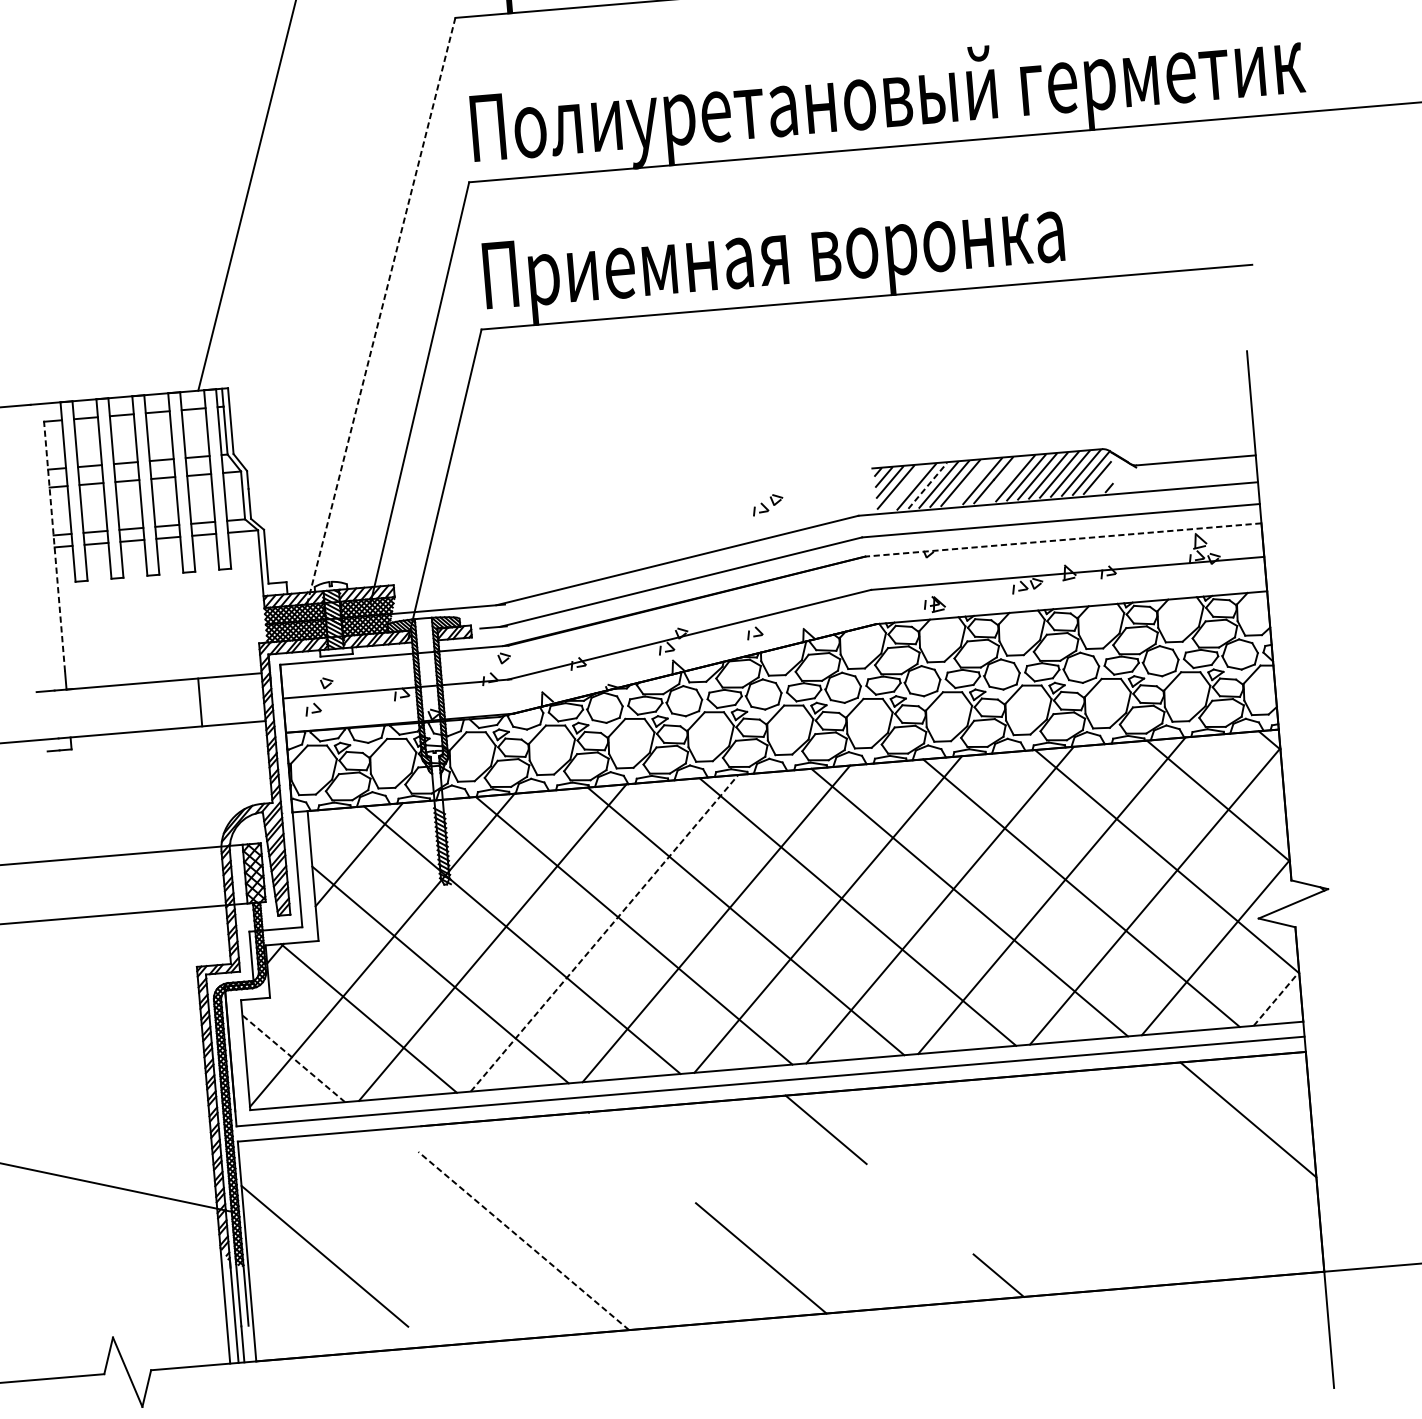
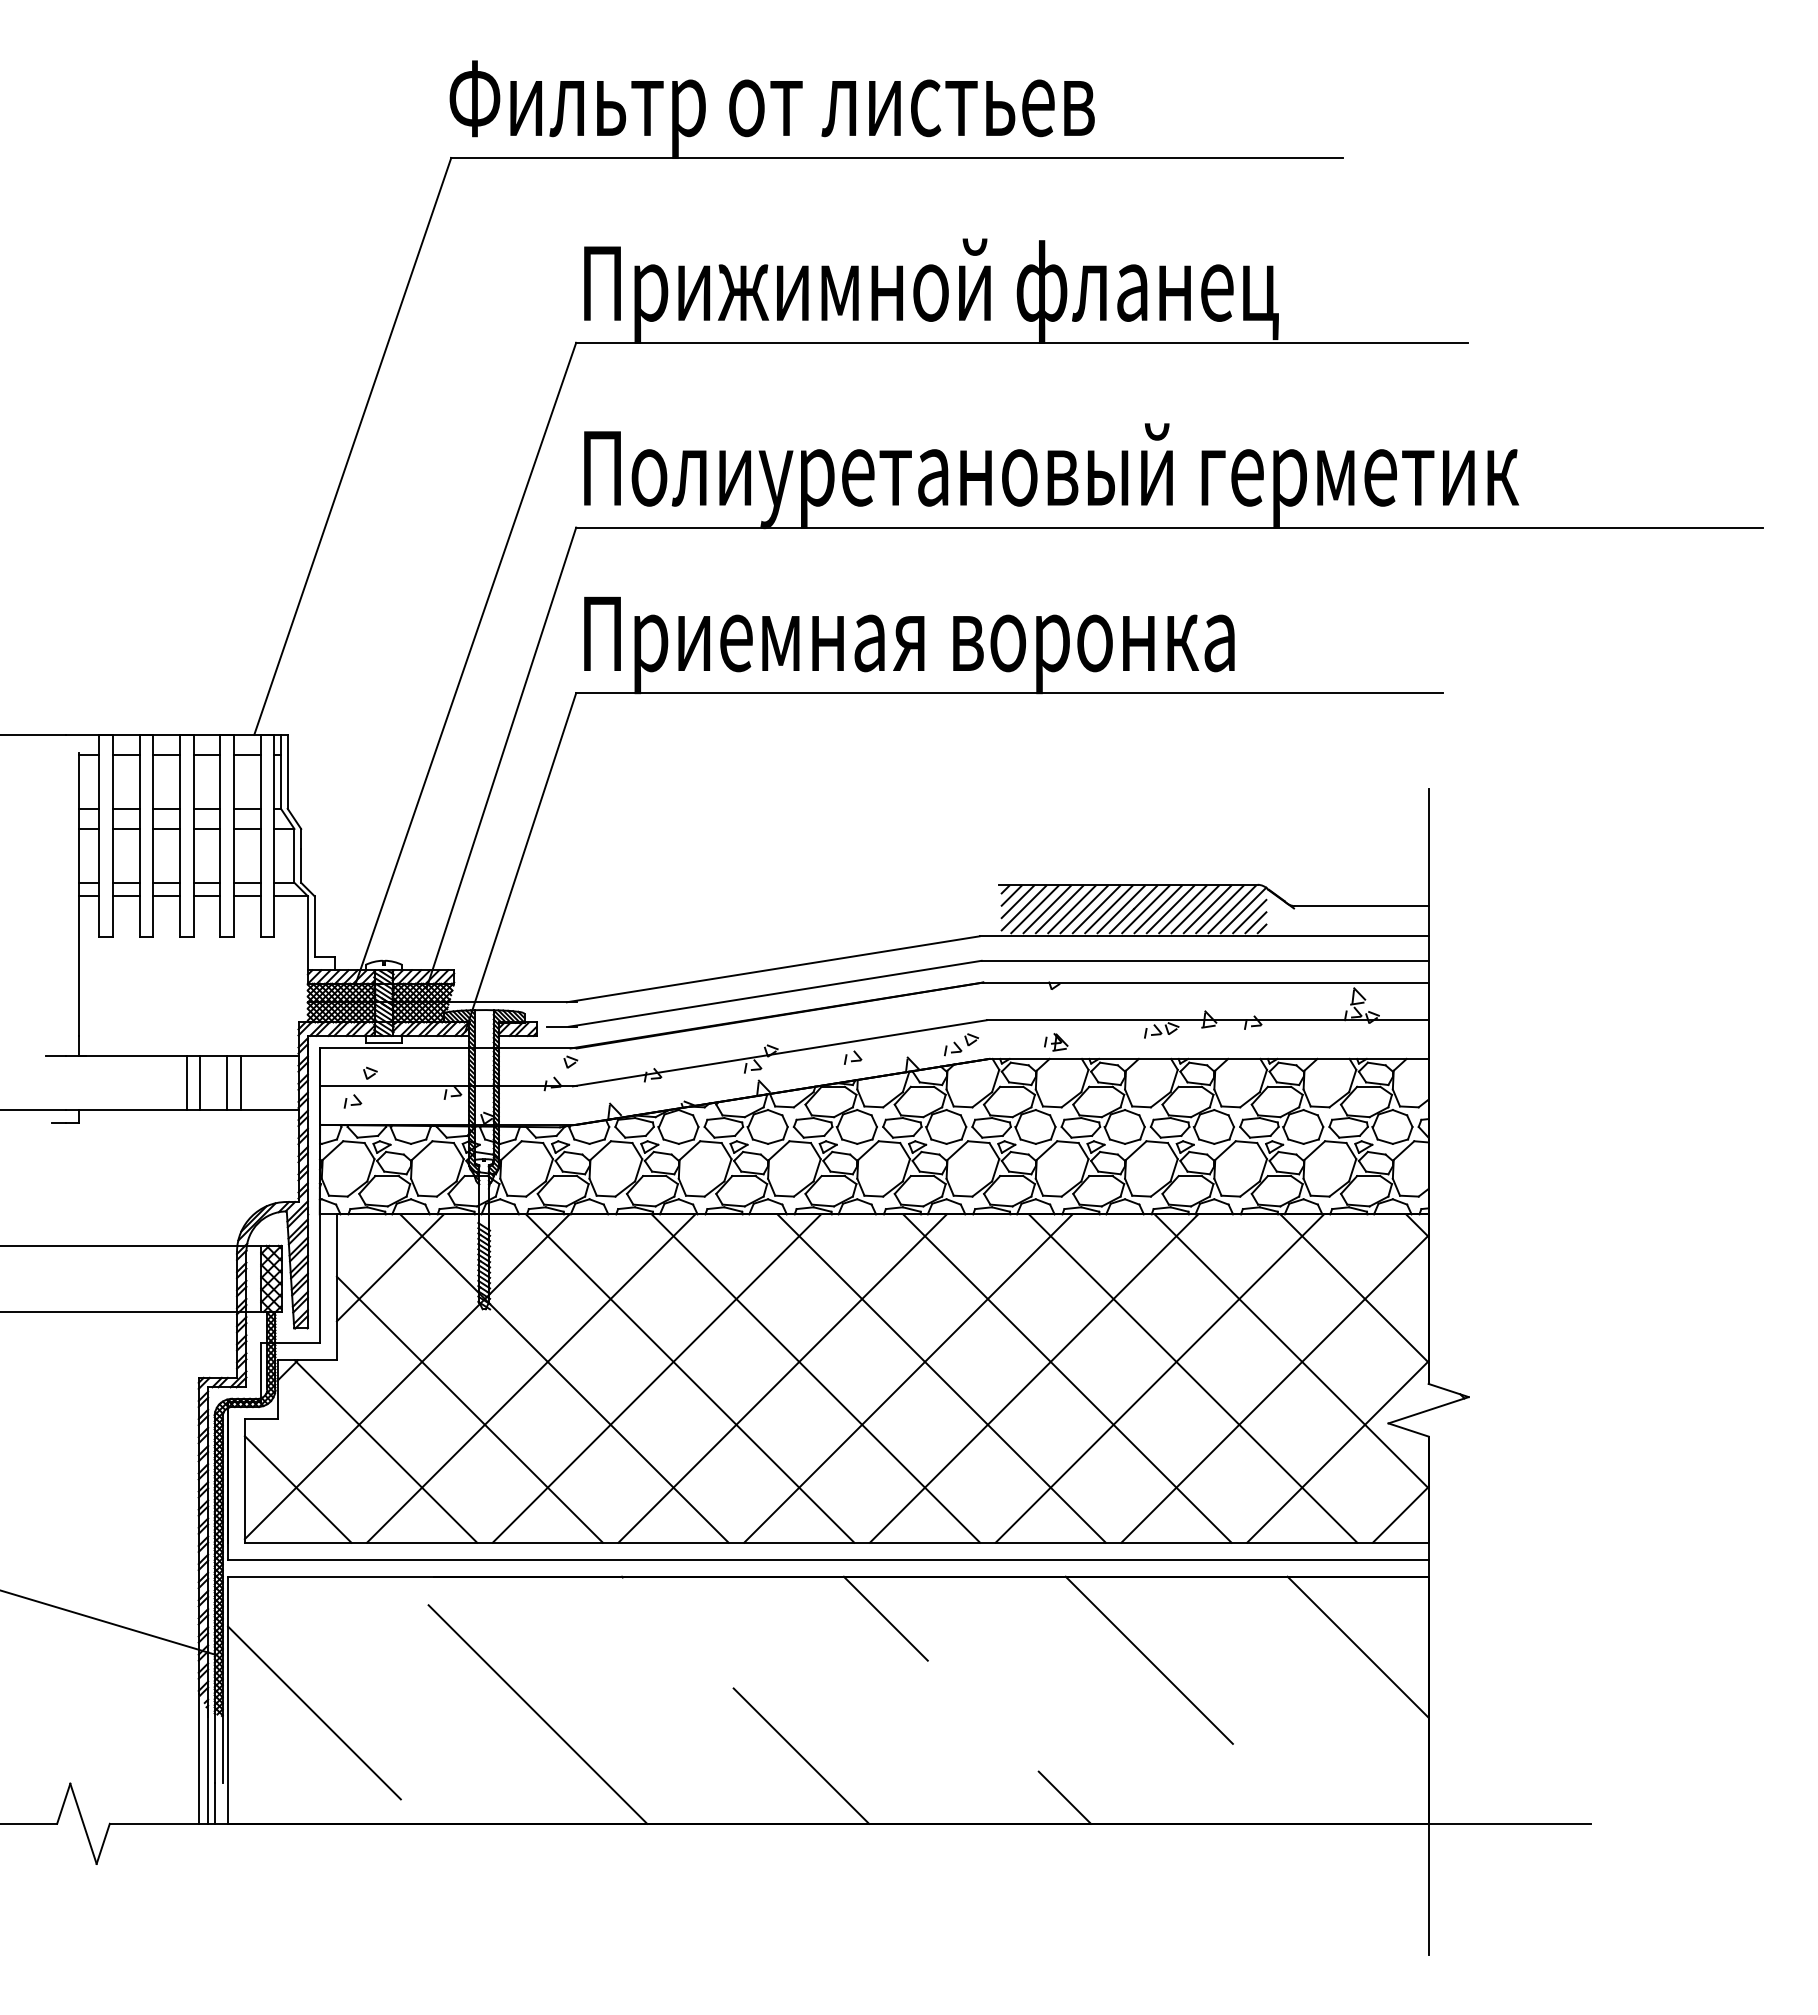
line: (380, 311) -> (465, 663), dashed -> solid
line: (1004, 479) -> (1145, 909), added
line: (971, 482) -> (1108, 909), added
line: (1102, 482) -> (1255, 922), added
line: (927, 485) -> (1059, 909), dashed -> solid
line: (905, 487) -> (1034, 909), added
part: (767, 504) -> (961, 1044), moved
line: (1062, 539) -> (1205, 982), dashed -> solid
line: (54, 545) -> (79, 894), dashed -> solid
line: (212, 701) -> (240, 1082), added
line: (176, 704) -> (200, 1082), added
line: (163, 705) -> (186, 1082), added
line: (605, 933) -> (657, 1378), dashed -> solid
line: (1277, 998) -> (1401, 1514), dashed -> solid
line: (293, 1058) -> (297, 1489), dashed -> solid
line: (1062, 1146) -> (1148, 1659), added
line: (523, 1241) -> (537, 1714), dashed -> solid

